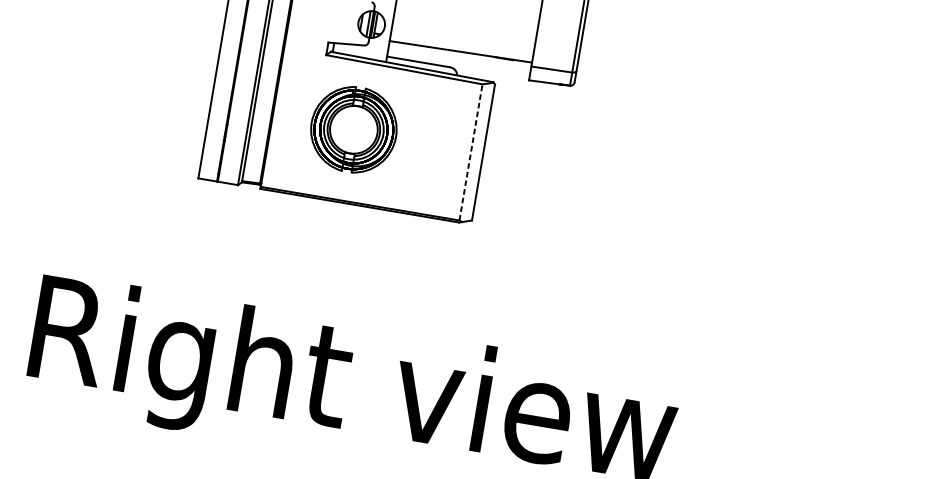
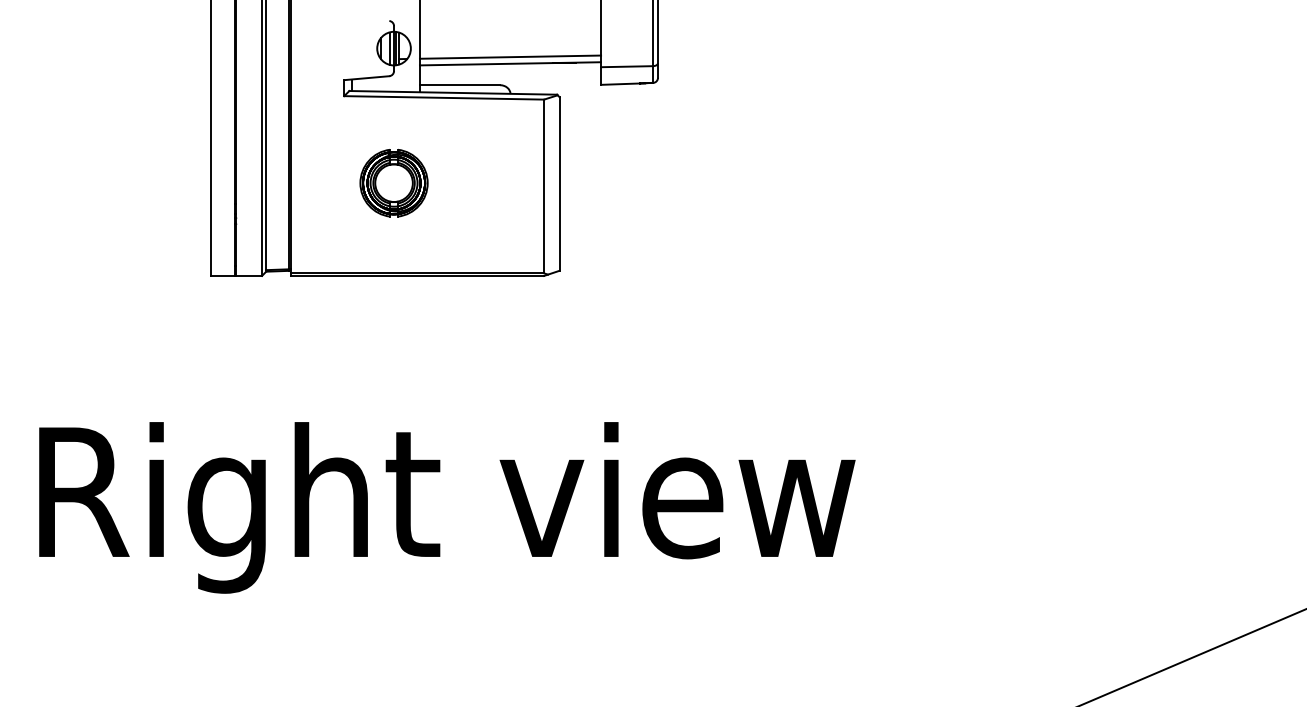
line: (461, 46) -> (510, 56), added
part: (353, 130) -> (393, 183), size x0.62
line: (471, 152) -> (544, 186), dashed -> solid

